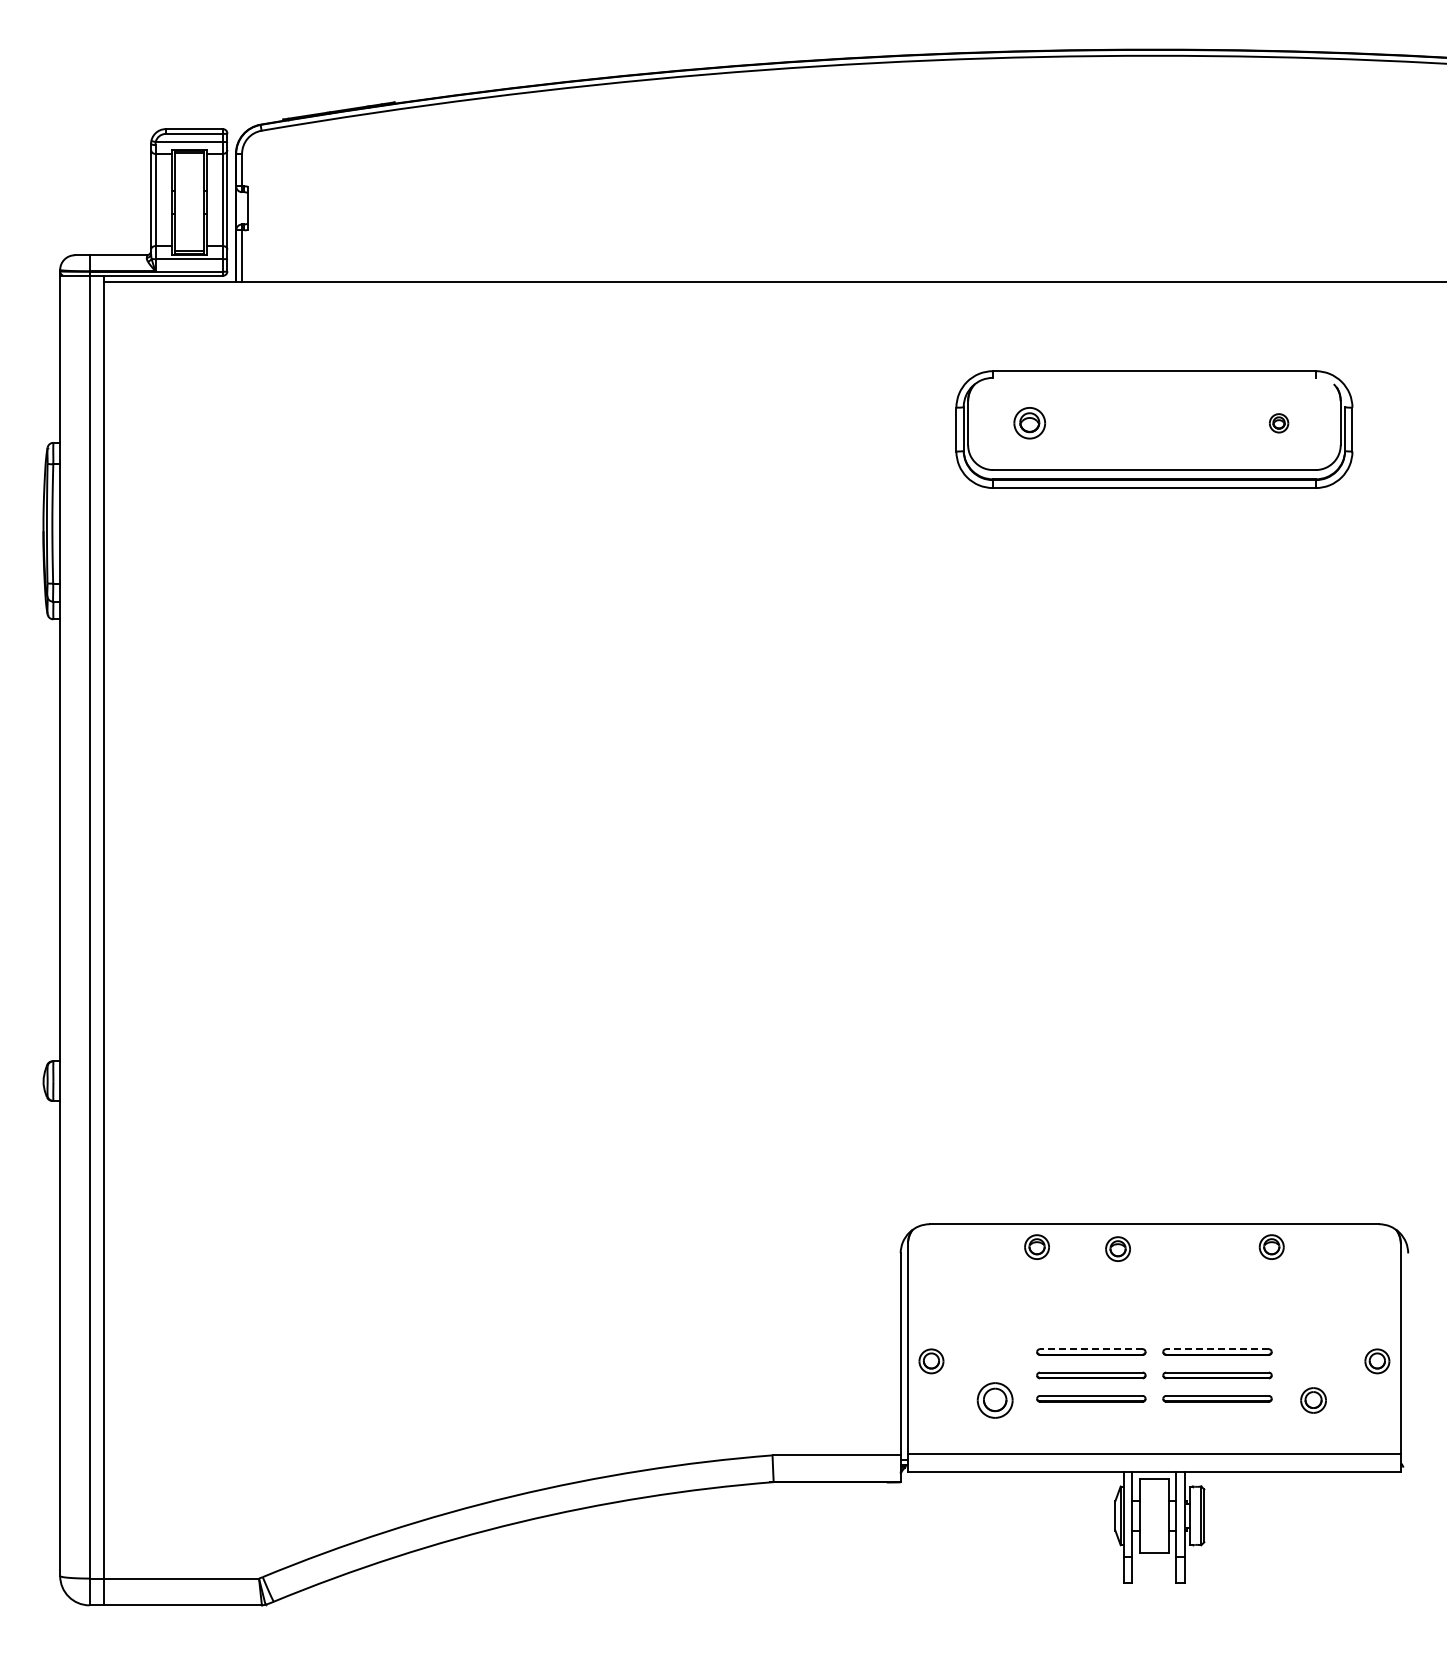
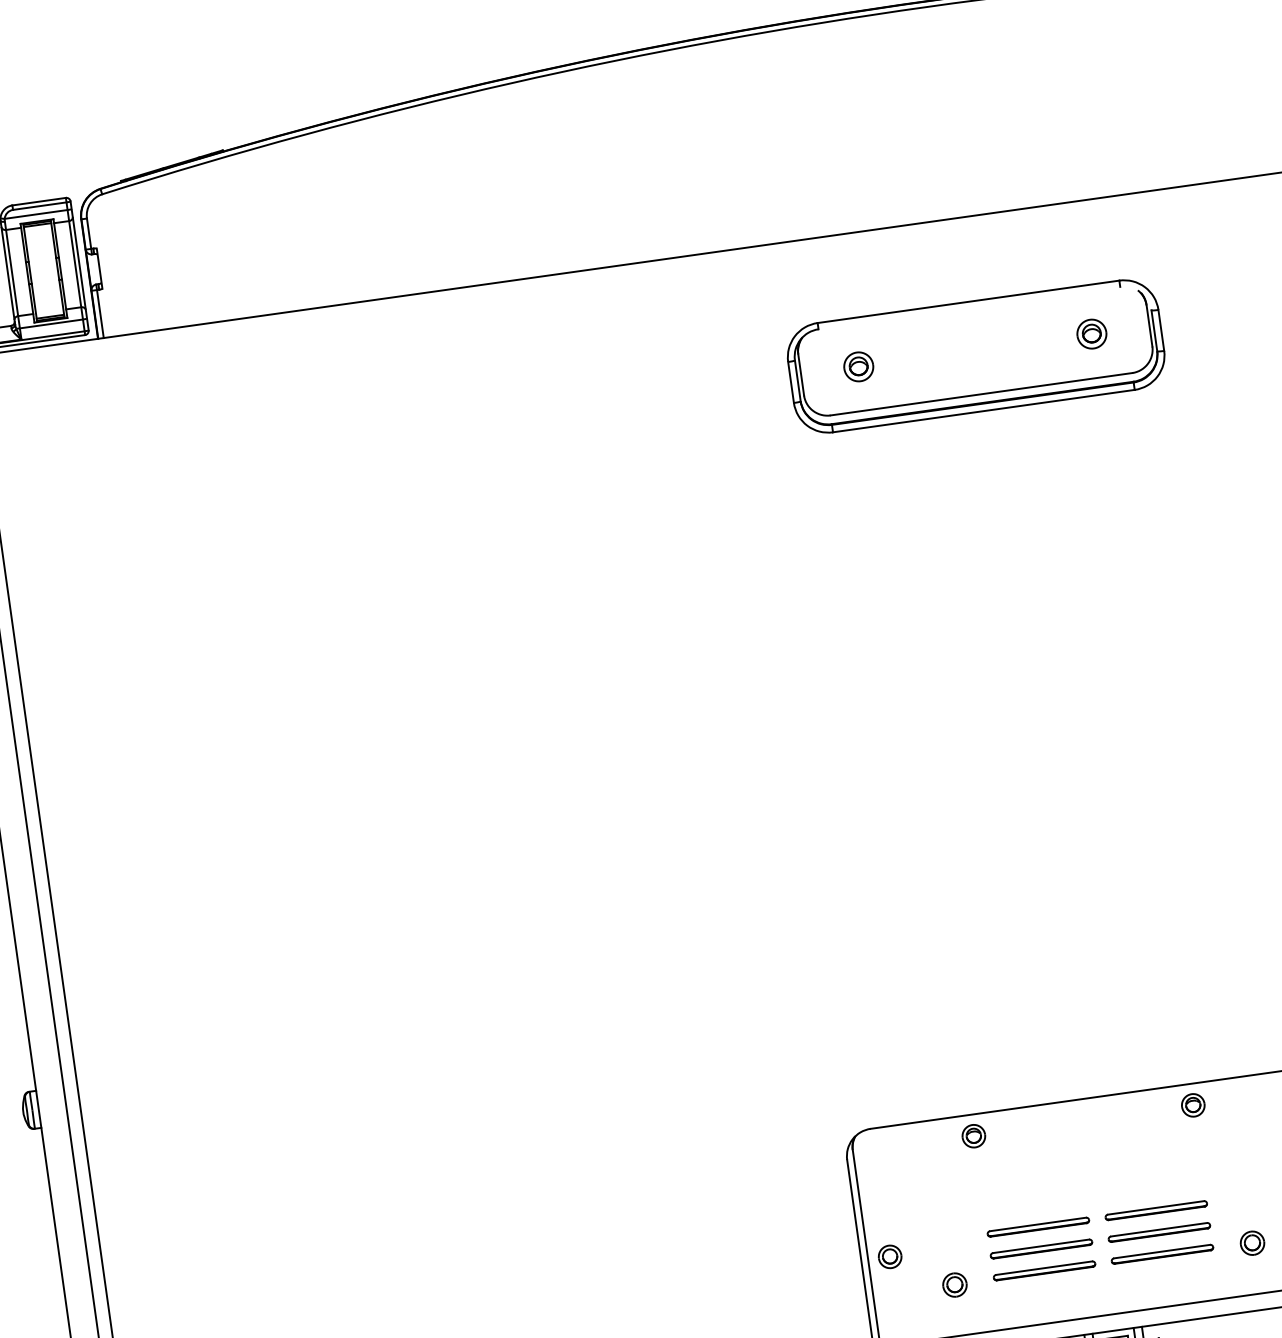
part: (1278, 423) -> (1091, 334), size x1.67
part: (1117, 1248) -> (1049, 1126), removed
line: (1090, 1349) -> (1037, 1224), dashed -> solid
line: (1217, 1349) -> (1156, 1208), dashed -> solid
part: (995, 1400) -> (955, 1285), size x0.71

